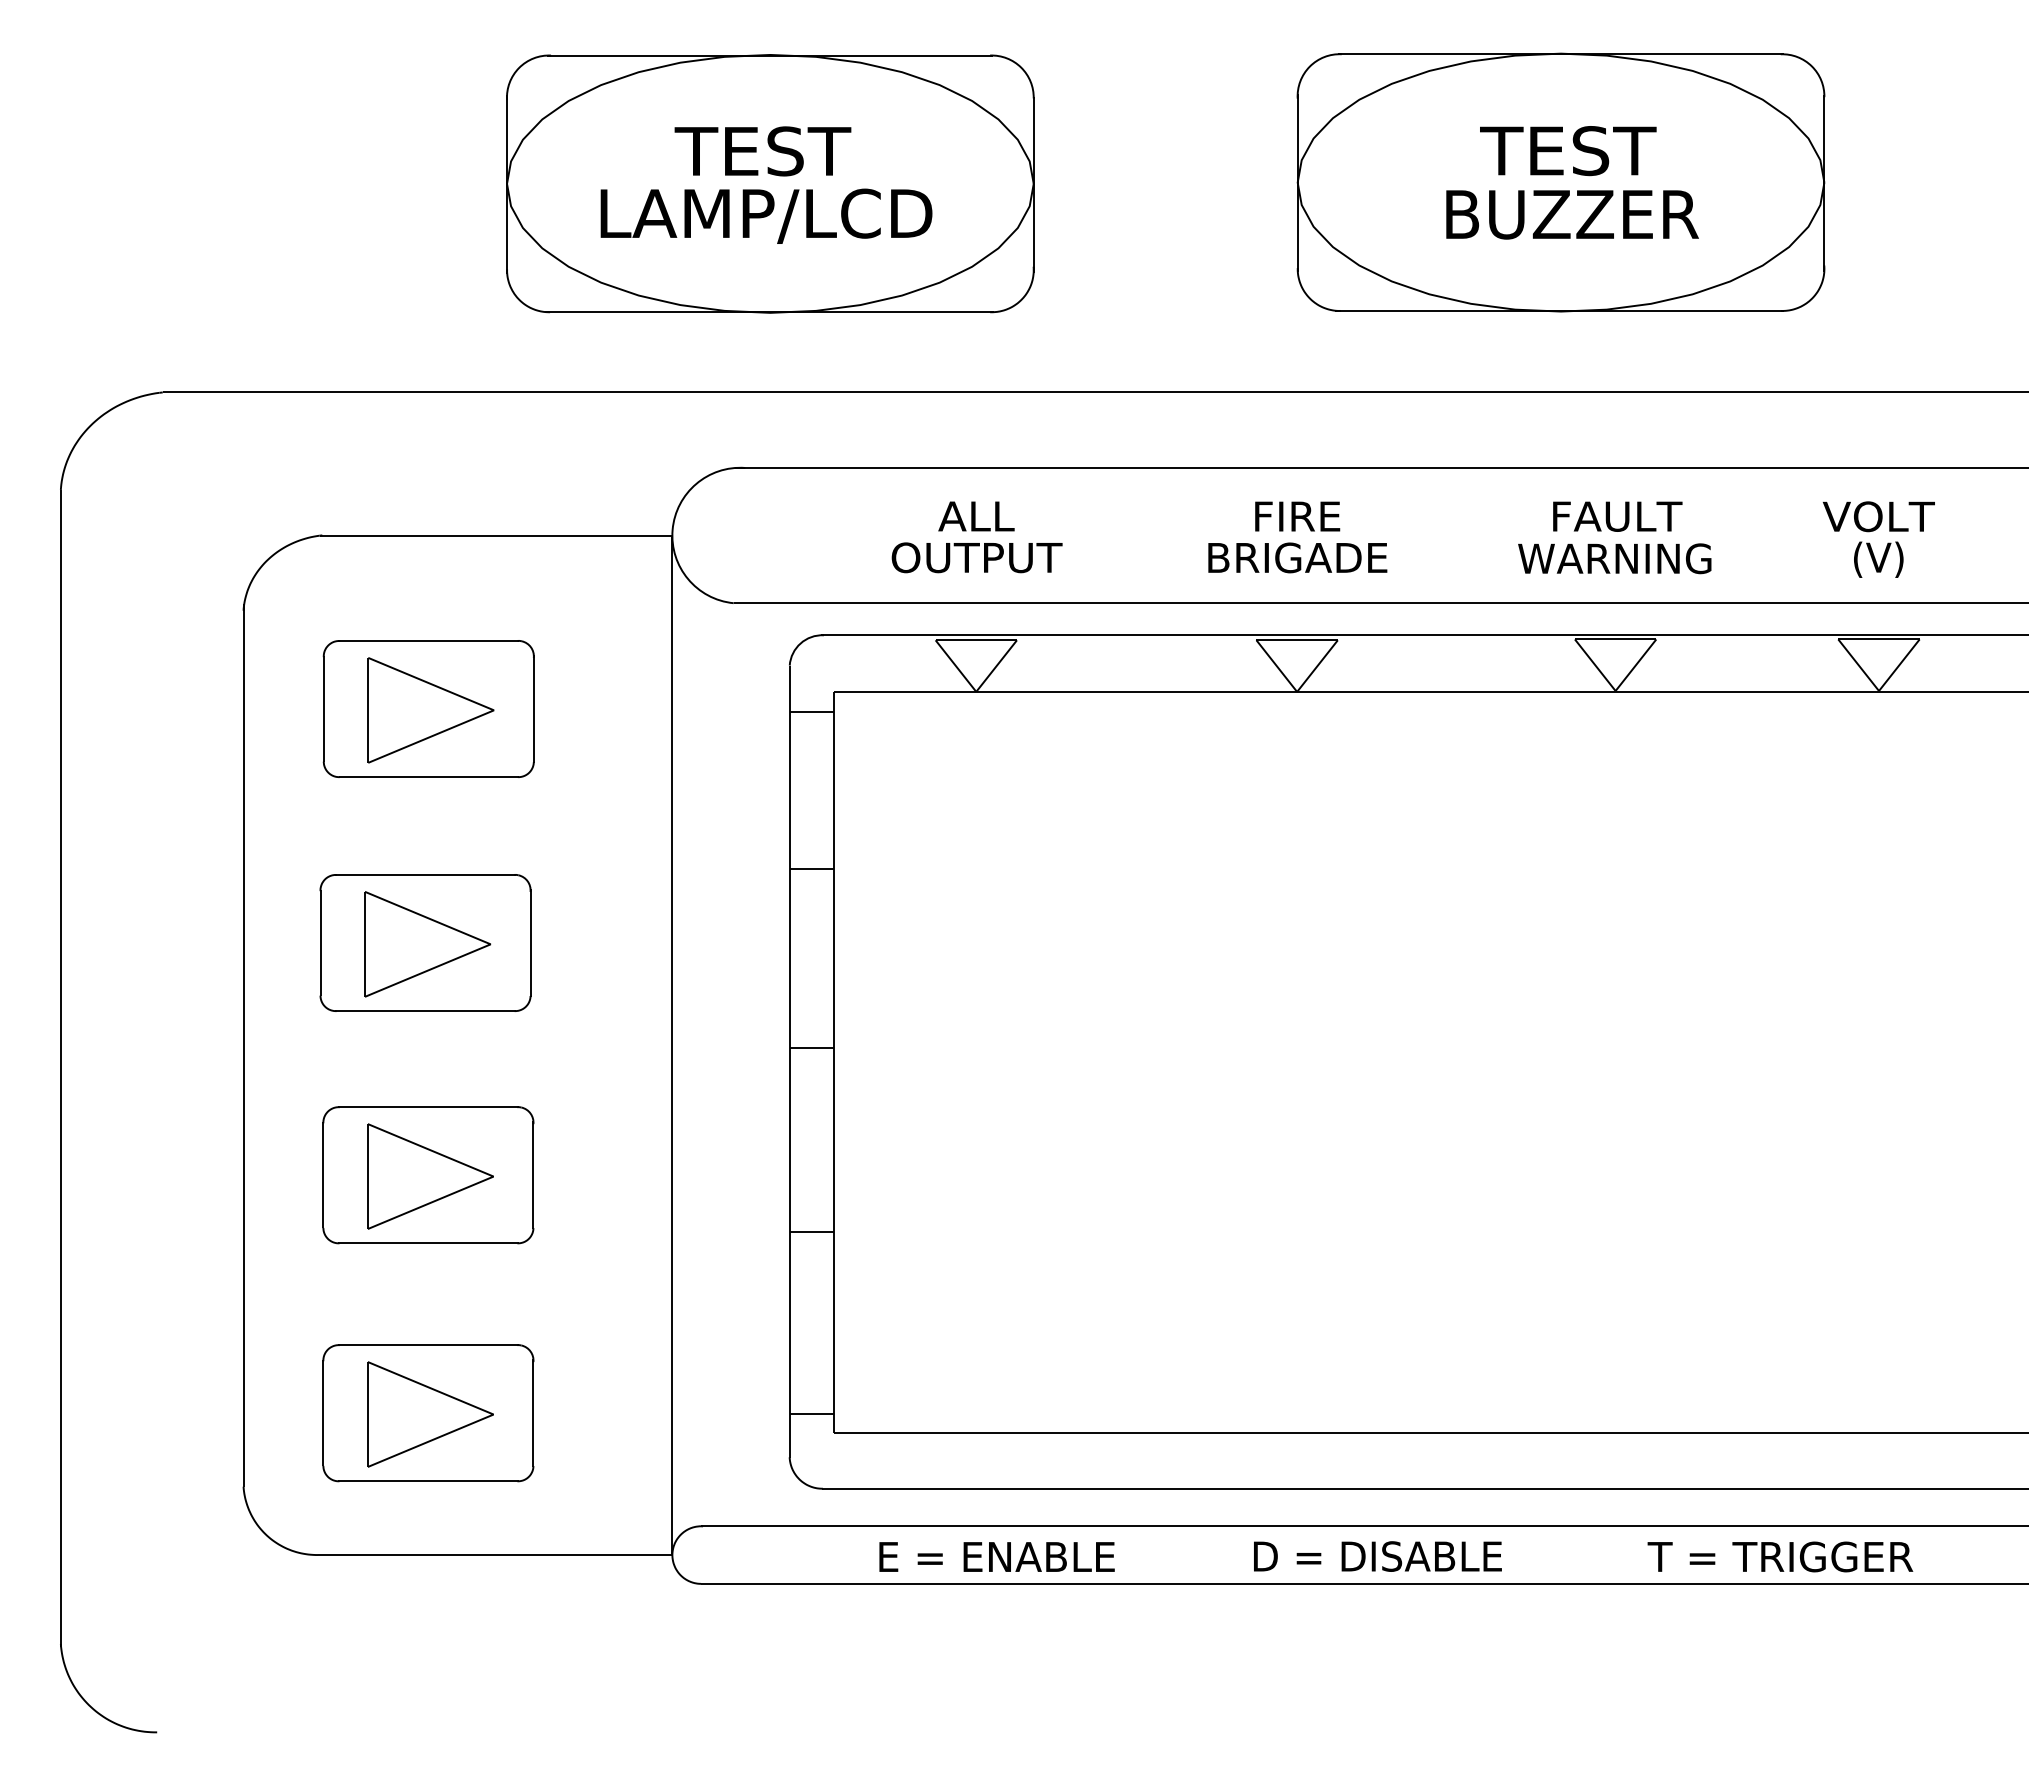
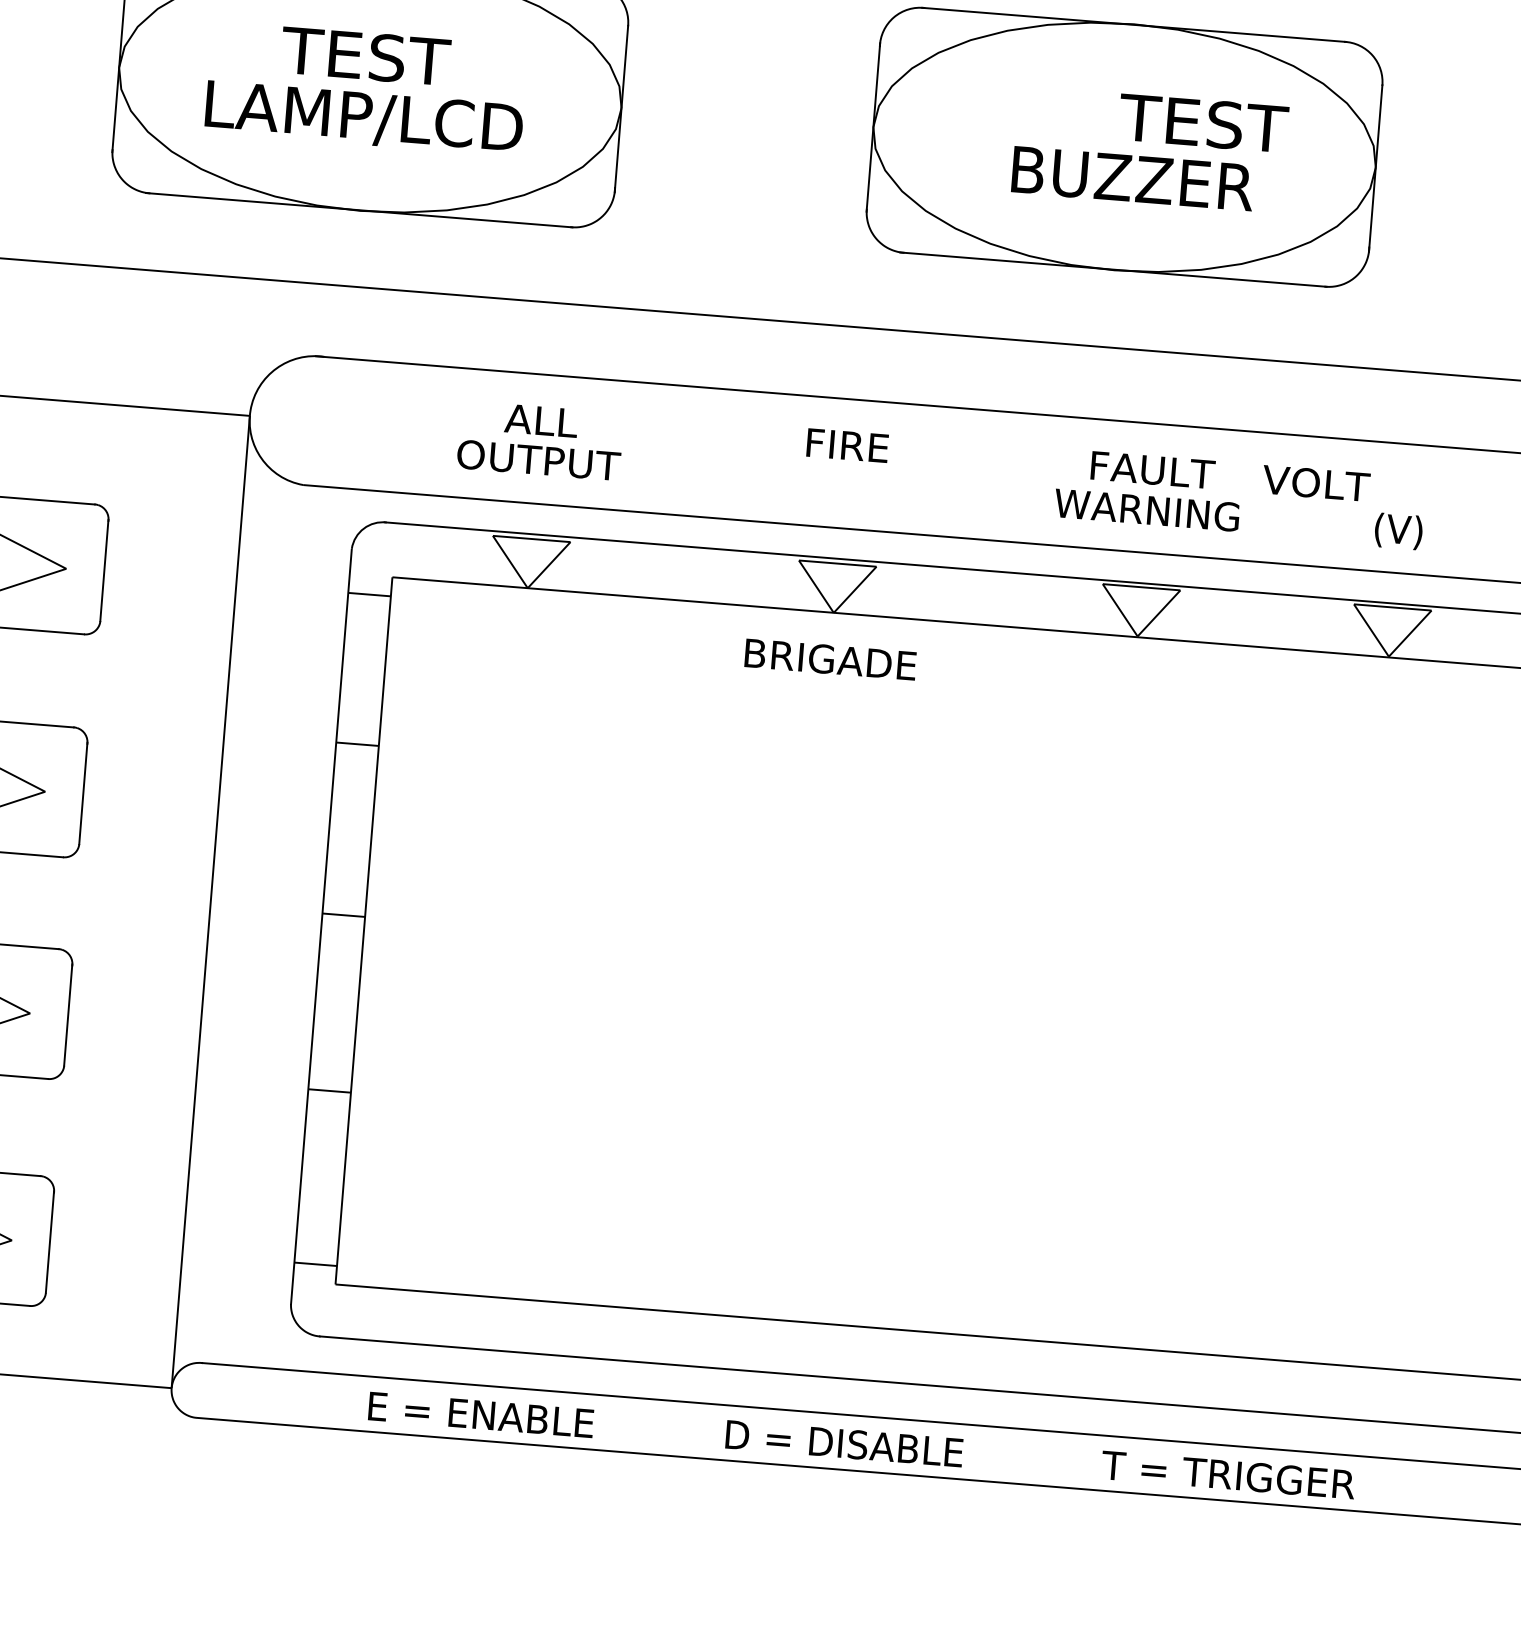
text: (1568, 151) -> (1203, 123), moved
text: (1878, 516) -> (1315, 483), moved
text: (1297, 557) -> (830, 659), moved

